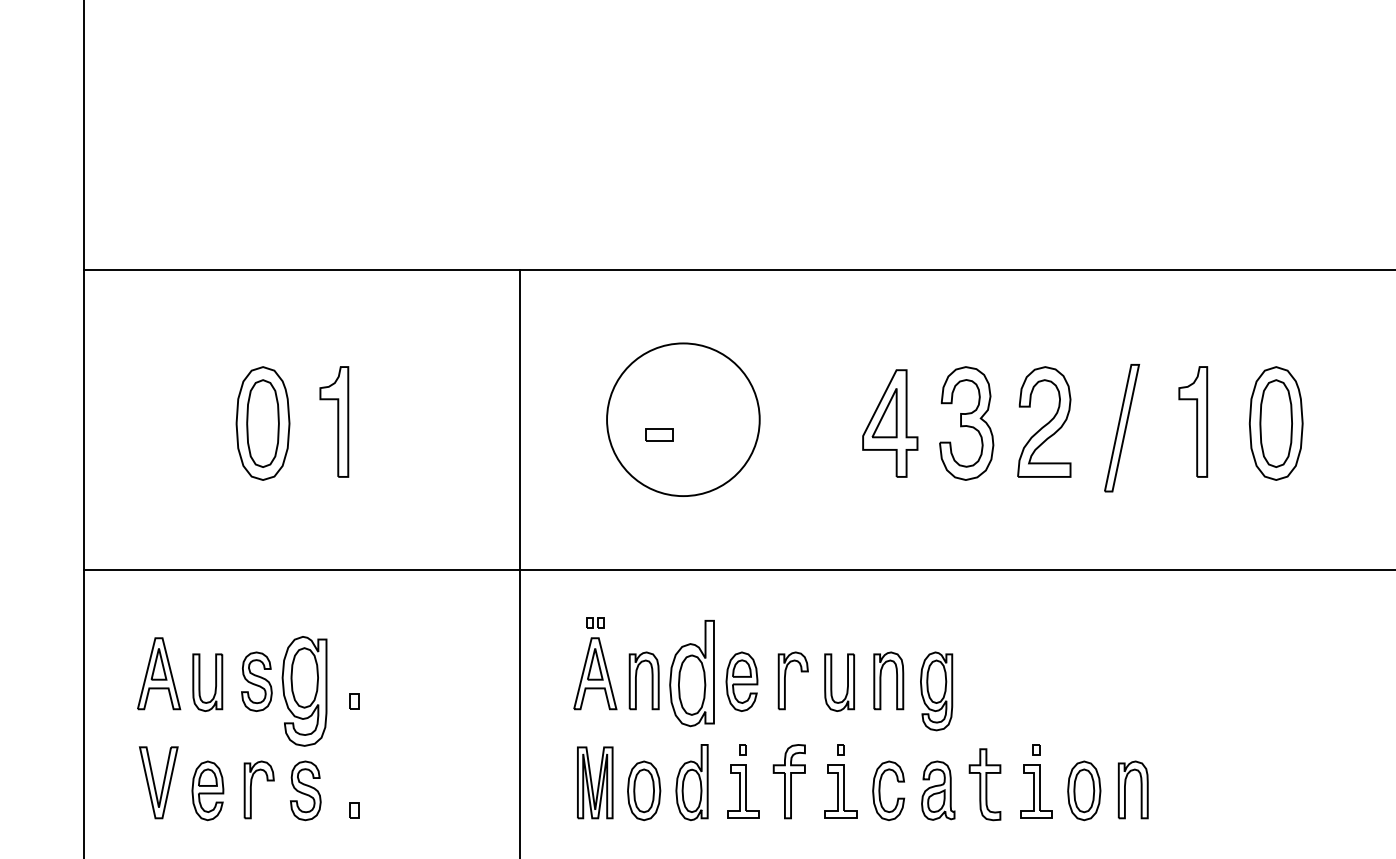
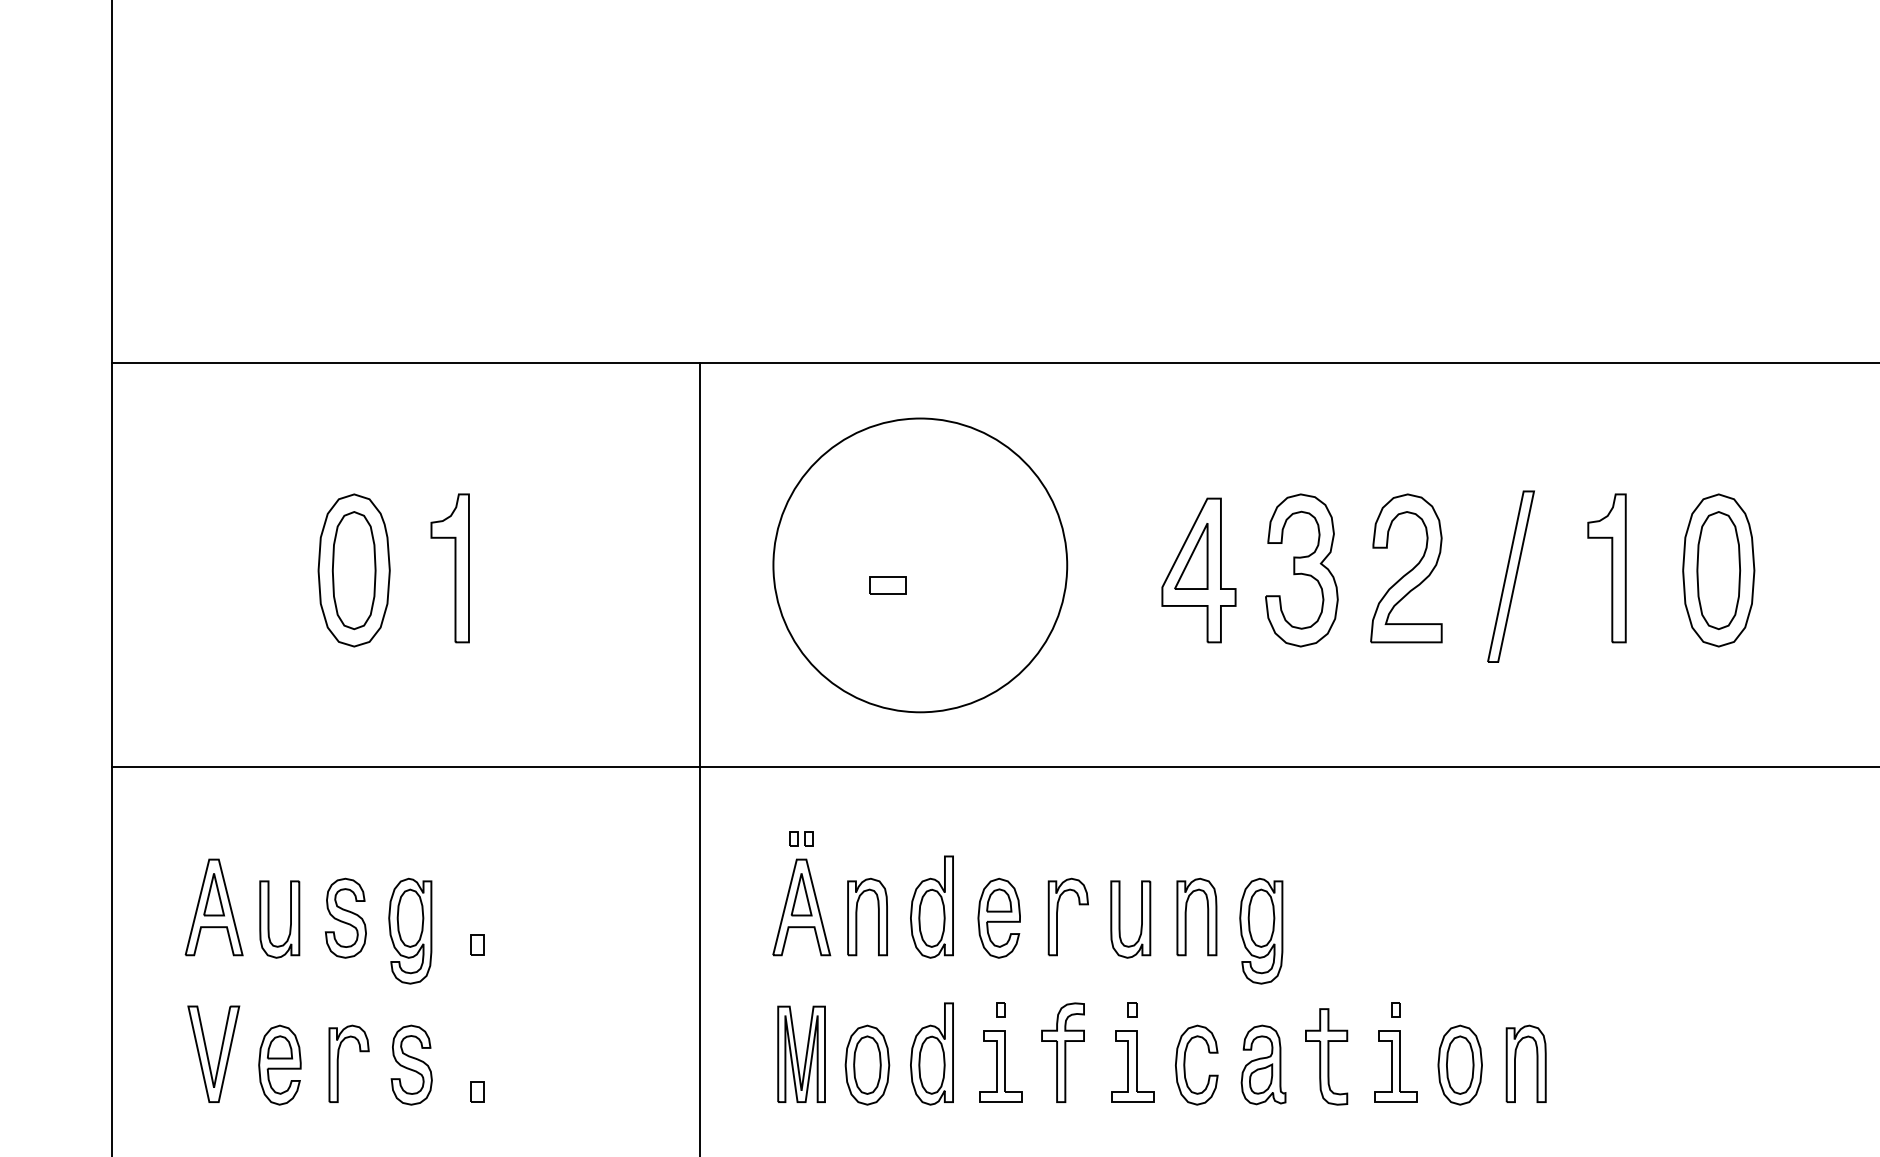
circle: (683, 419) -> (920, 565), size x1.43
part: (691, 673) -> (931, 907), size x0.71
part: (304, 691) -> (410, 931), size x0.71

